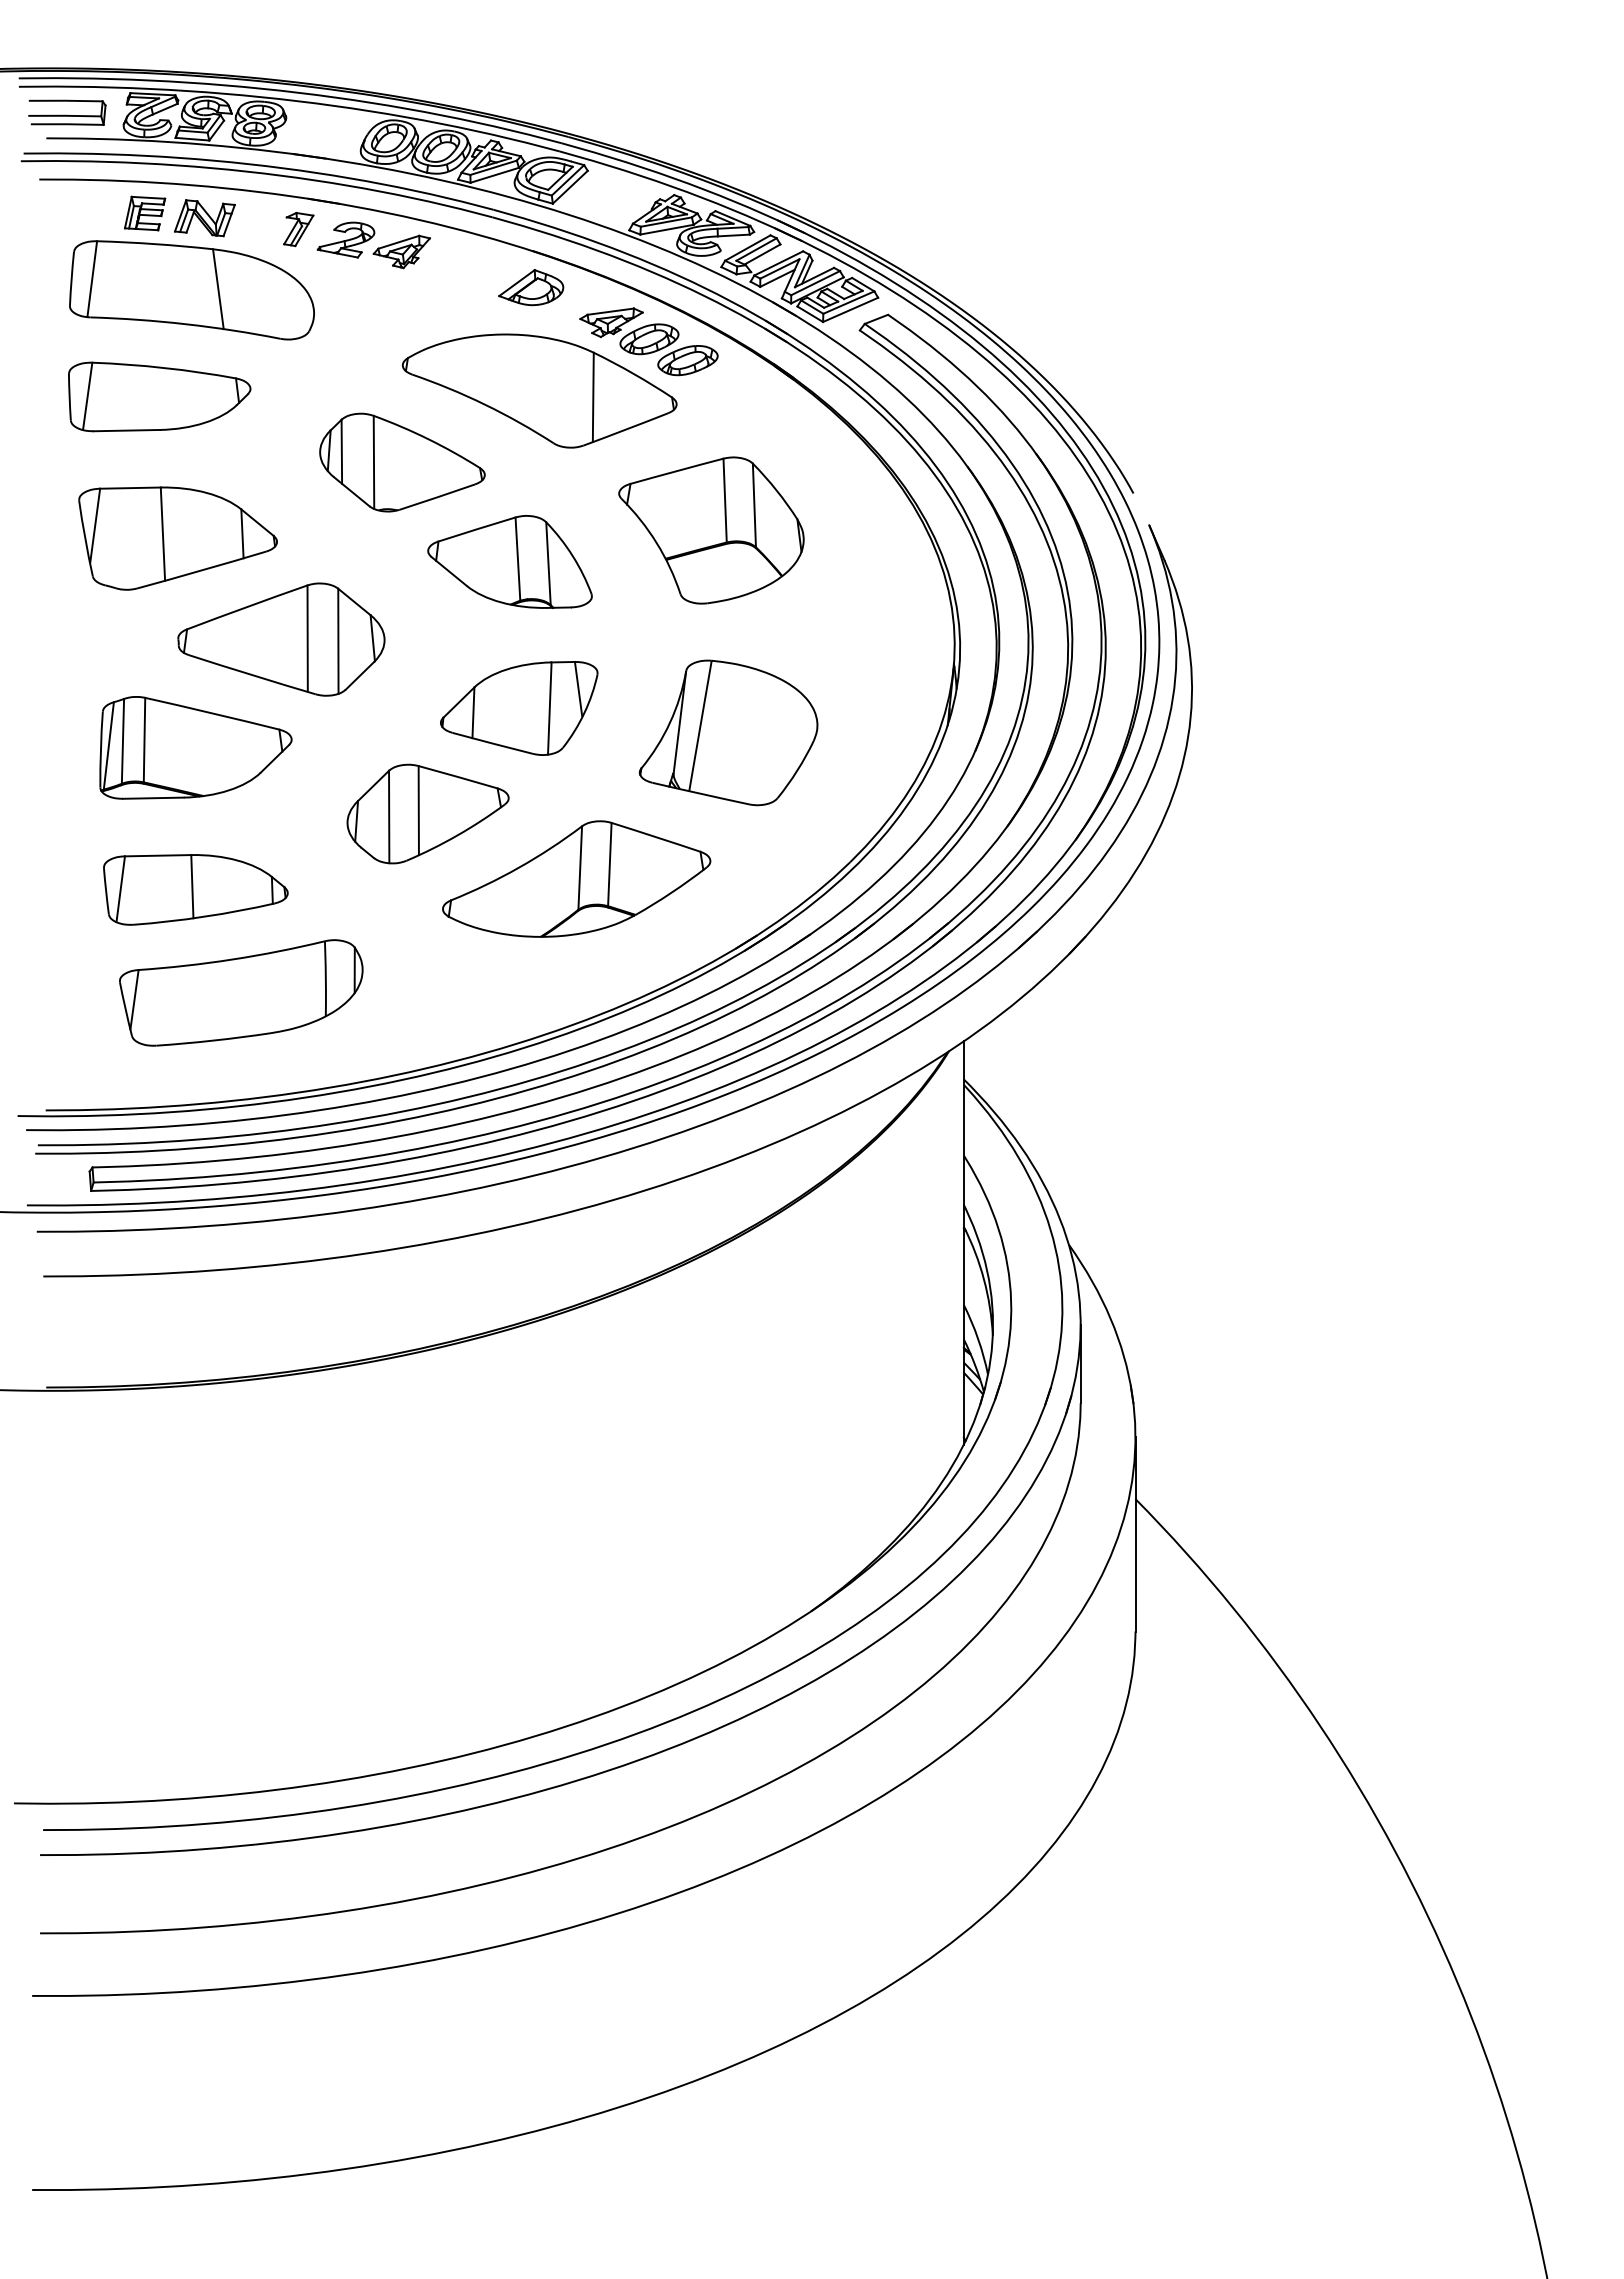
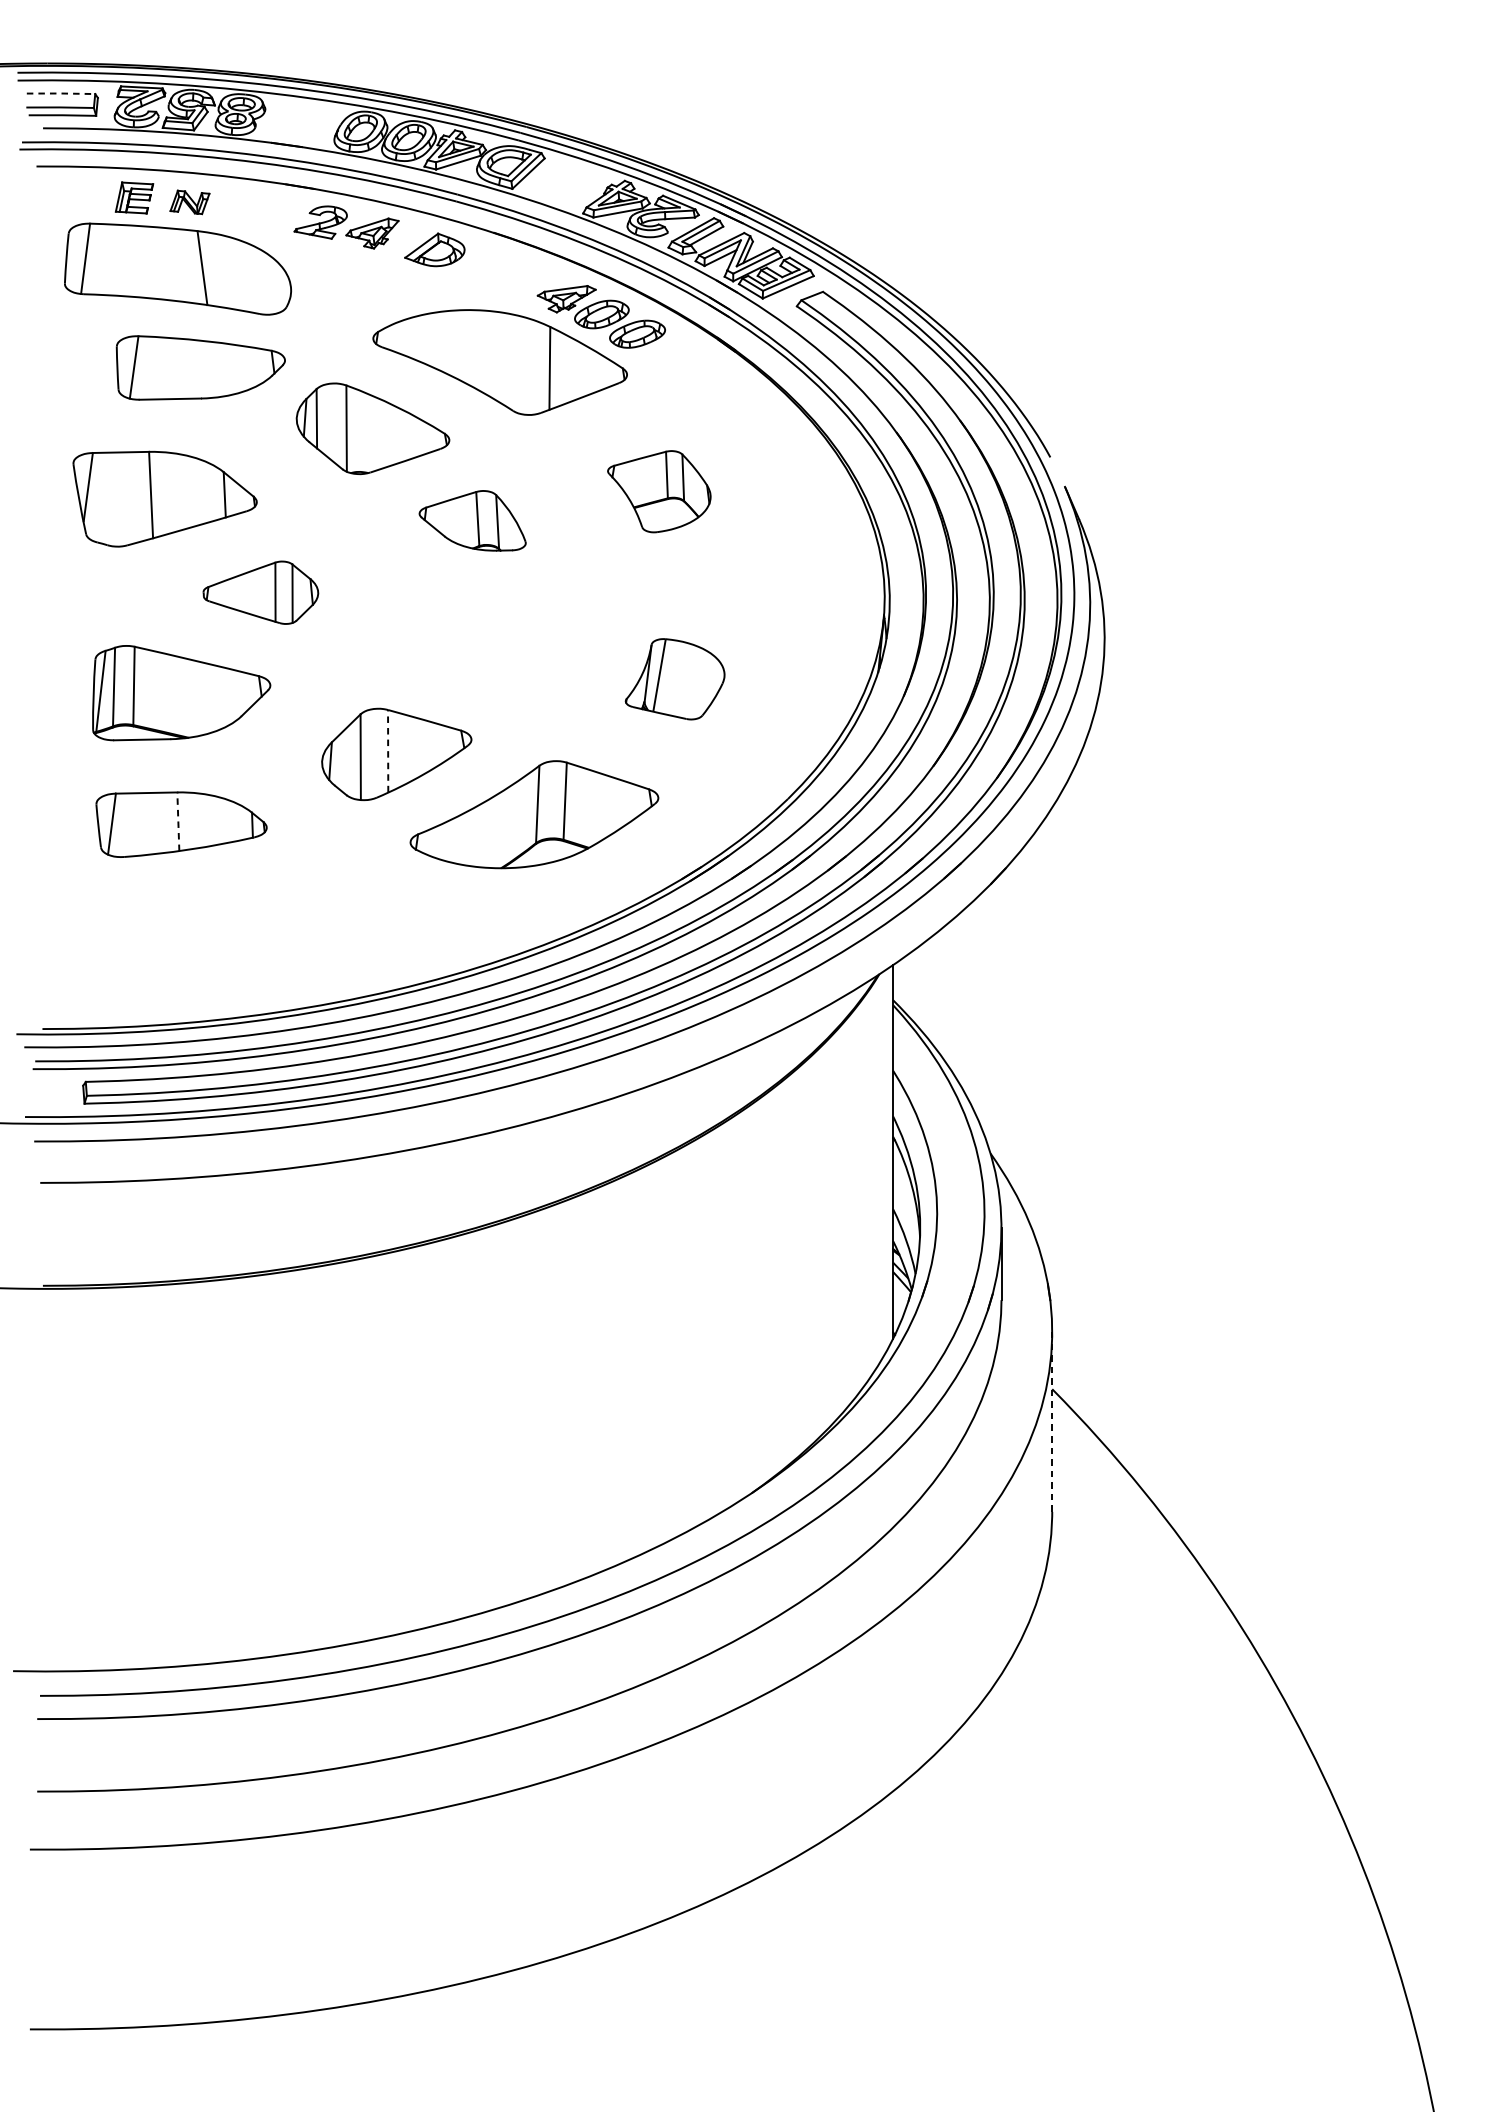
line: (65, 100) -> (60, 93), solid -> dashed
part: (204, 218) -> (189, 202), size x0.7
part: (298, 229) -> (276, 212), removed
part: (531, 287) -> (435, 249), moved
part: (159, 396) -> (200, 367), moved
part: (711, 530) -> (659, 491), size x0.6
part: (509, 561) -> (472, 520), size x0.7
part: (281, 639) -> (260, 592), size x0.6
part: (519, 708) -> (481, 656), removed
part: (728, 732) -> (675, 678), size x0.6
line: (418, 810) -> (387, 751), solid -> dashed
line: (192, 886) -> (178, 821), solid -> dashed
part: (241, 992) -> (223, 919), removed
line: (1135, 1534) -> (1052, 1422), solid -> dashed

